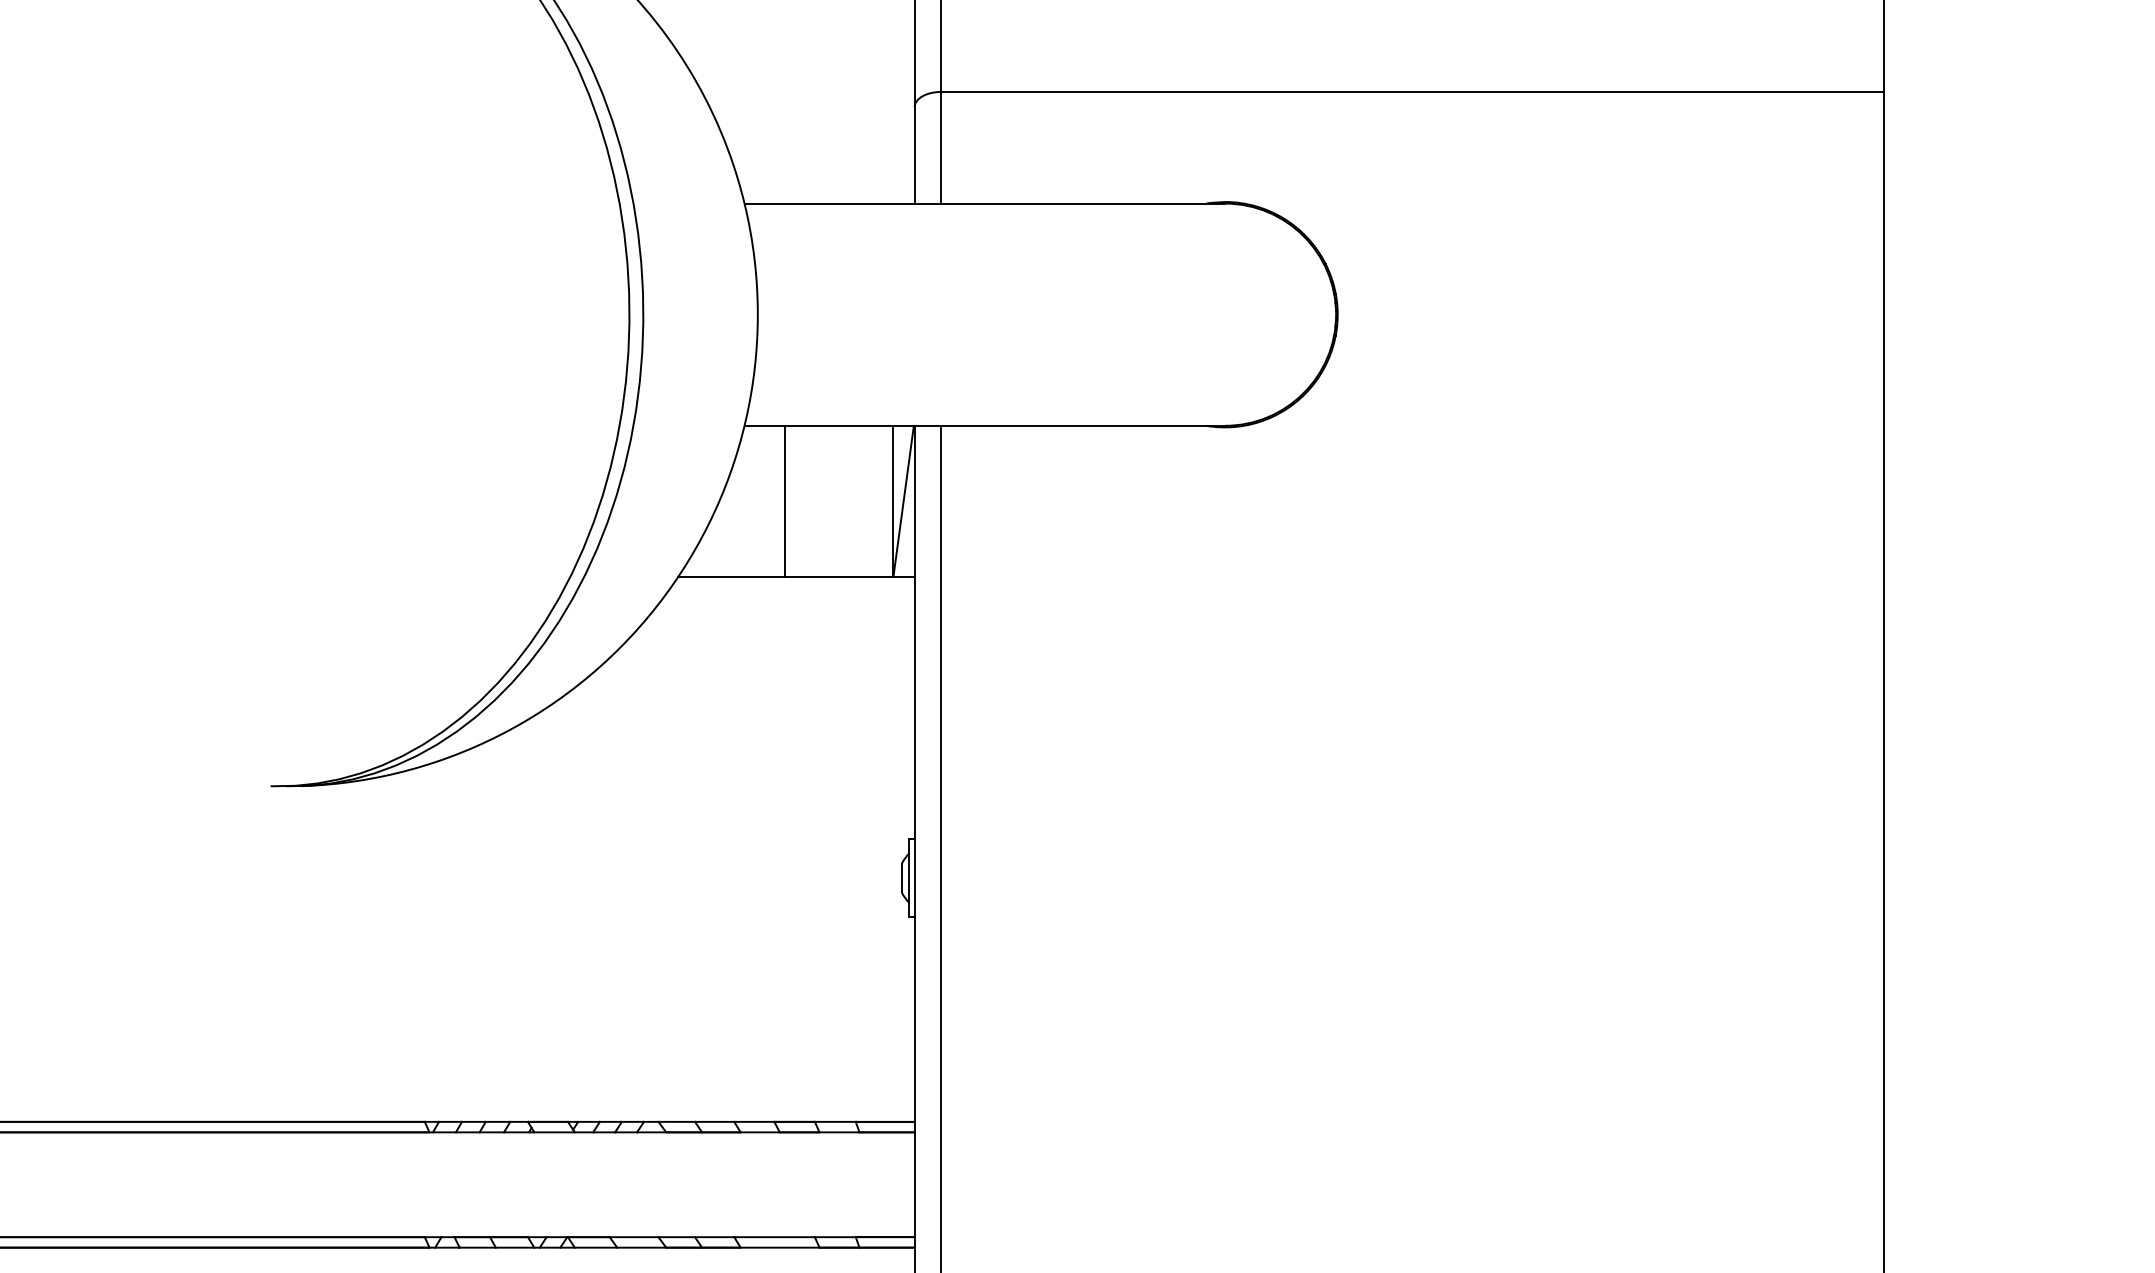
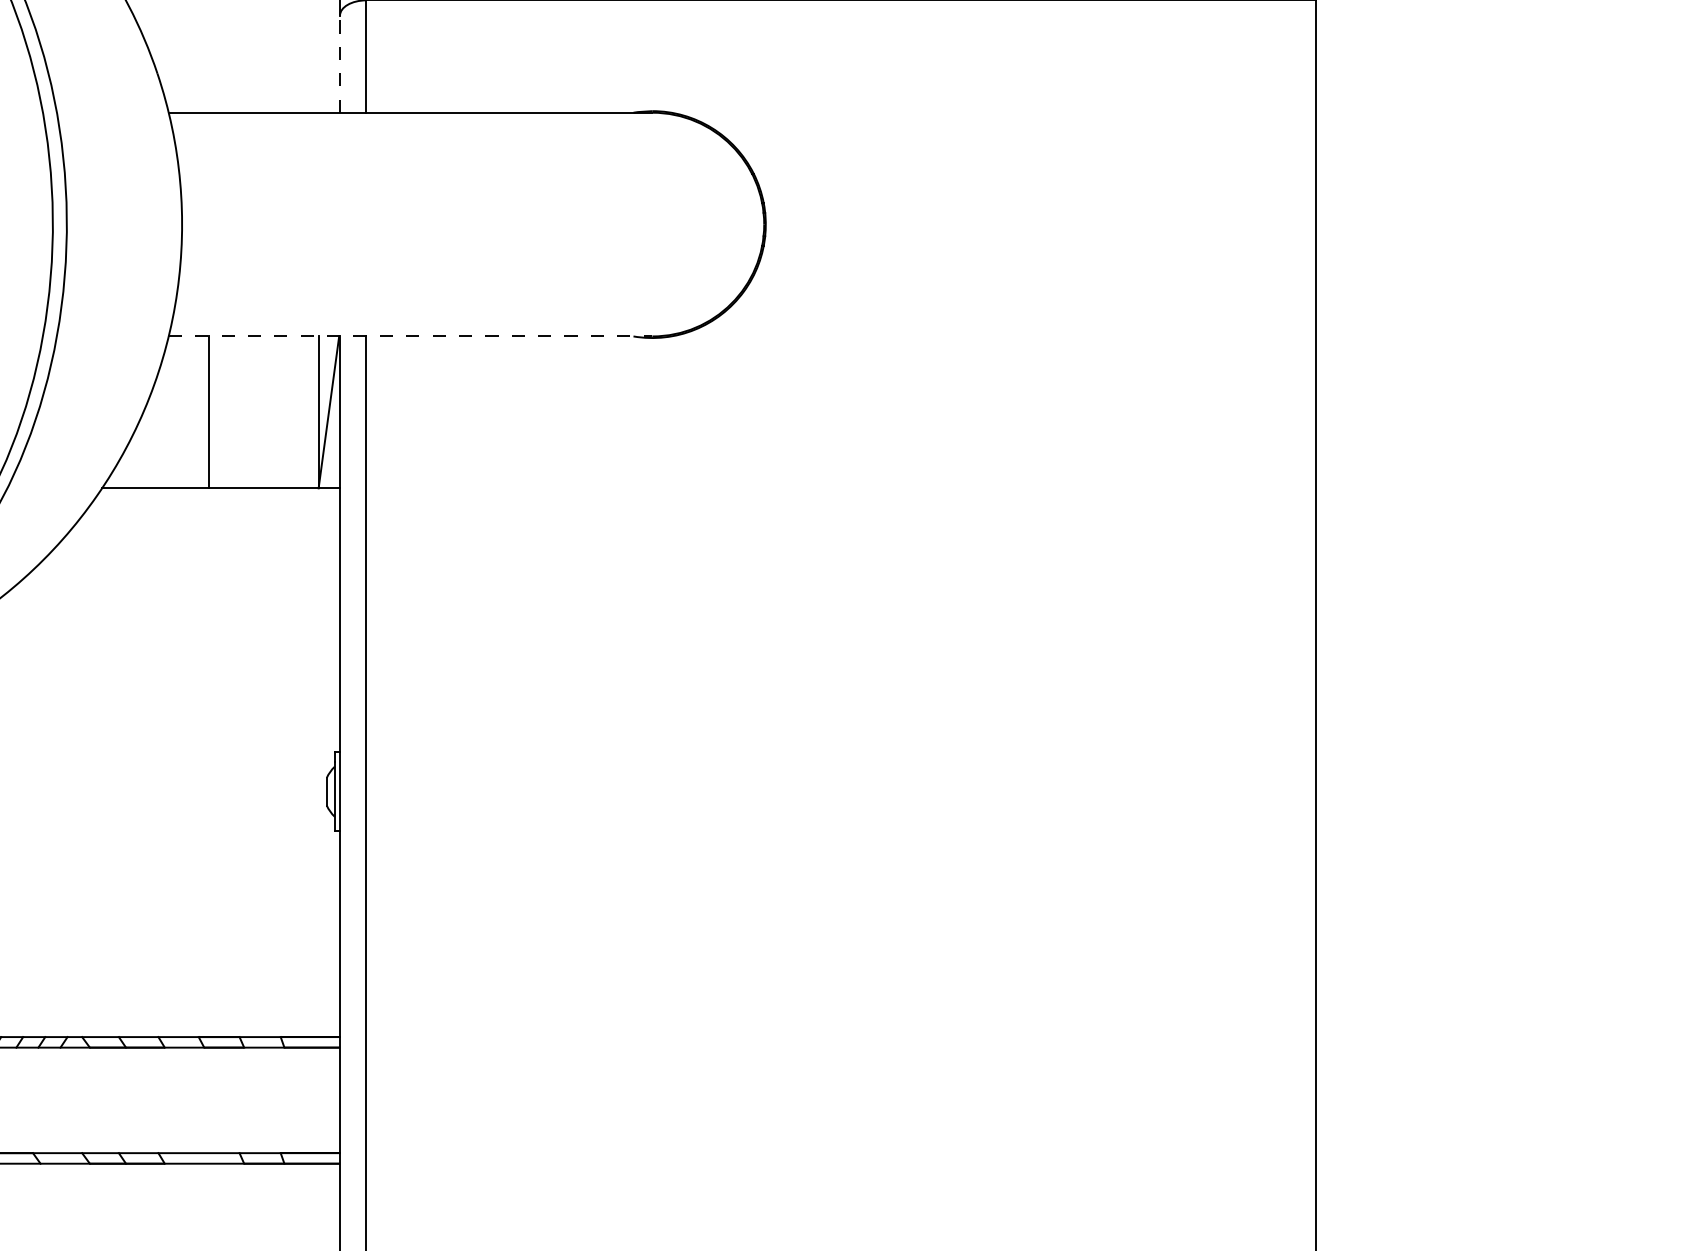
line: (914, 154) -> (339, 63), solid -> dashed
line: (985, 425) -> (411, 336), solid -> dashed

